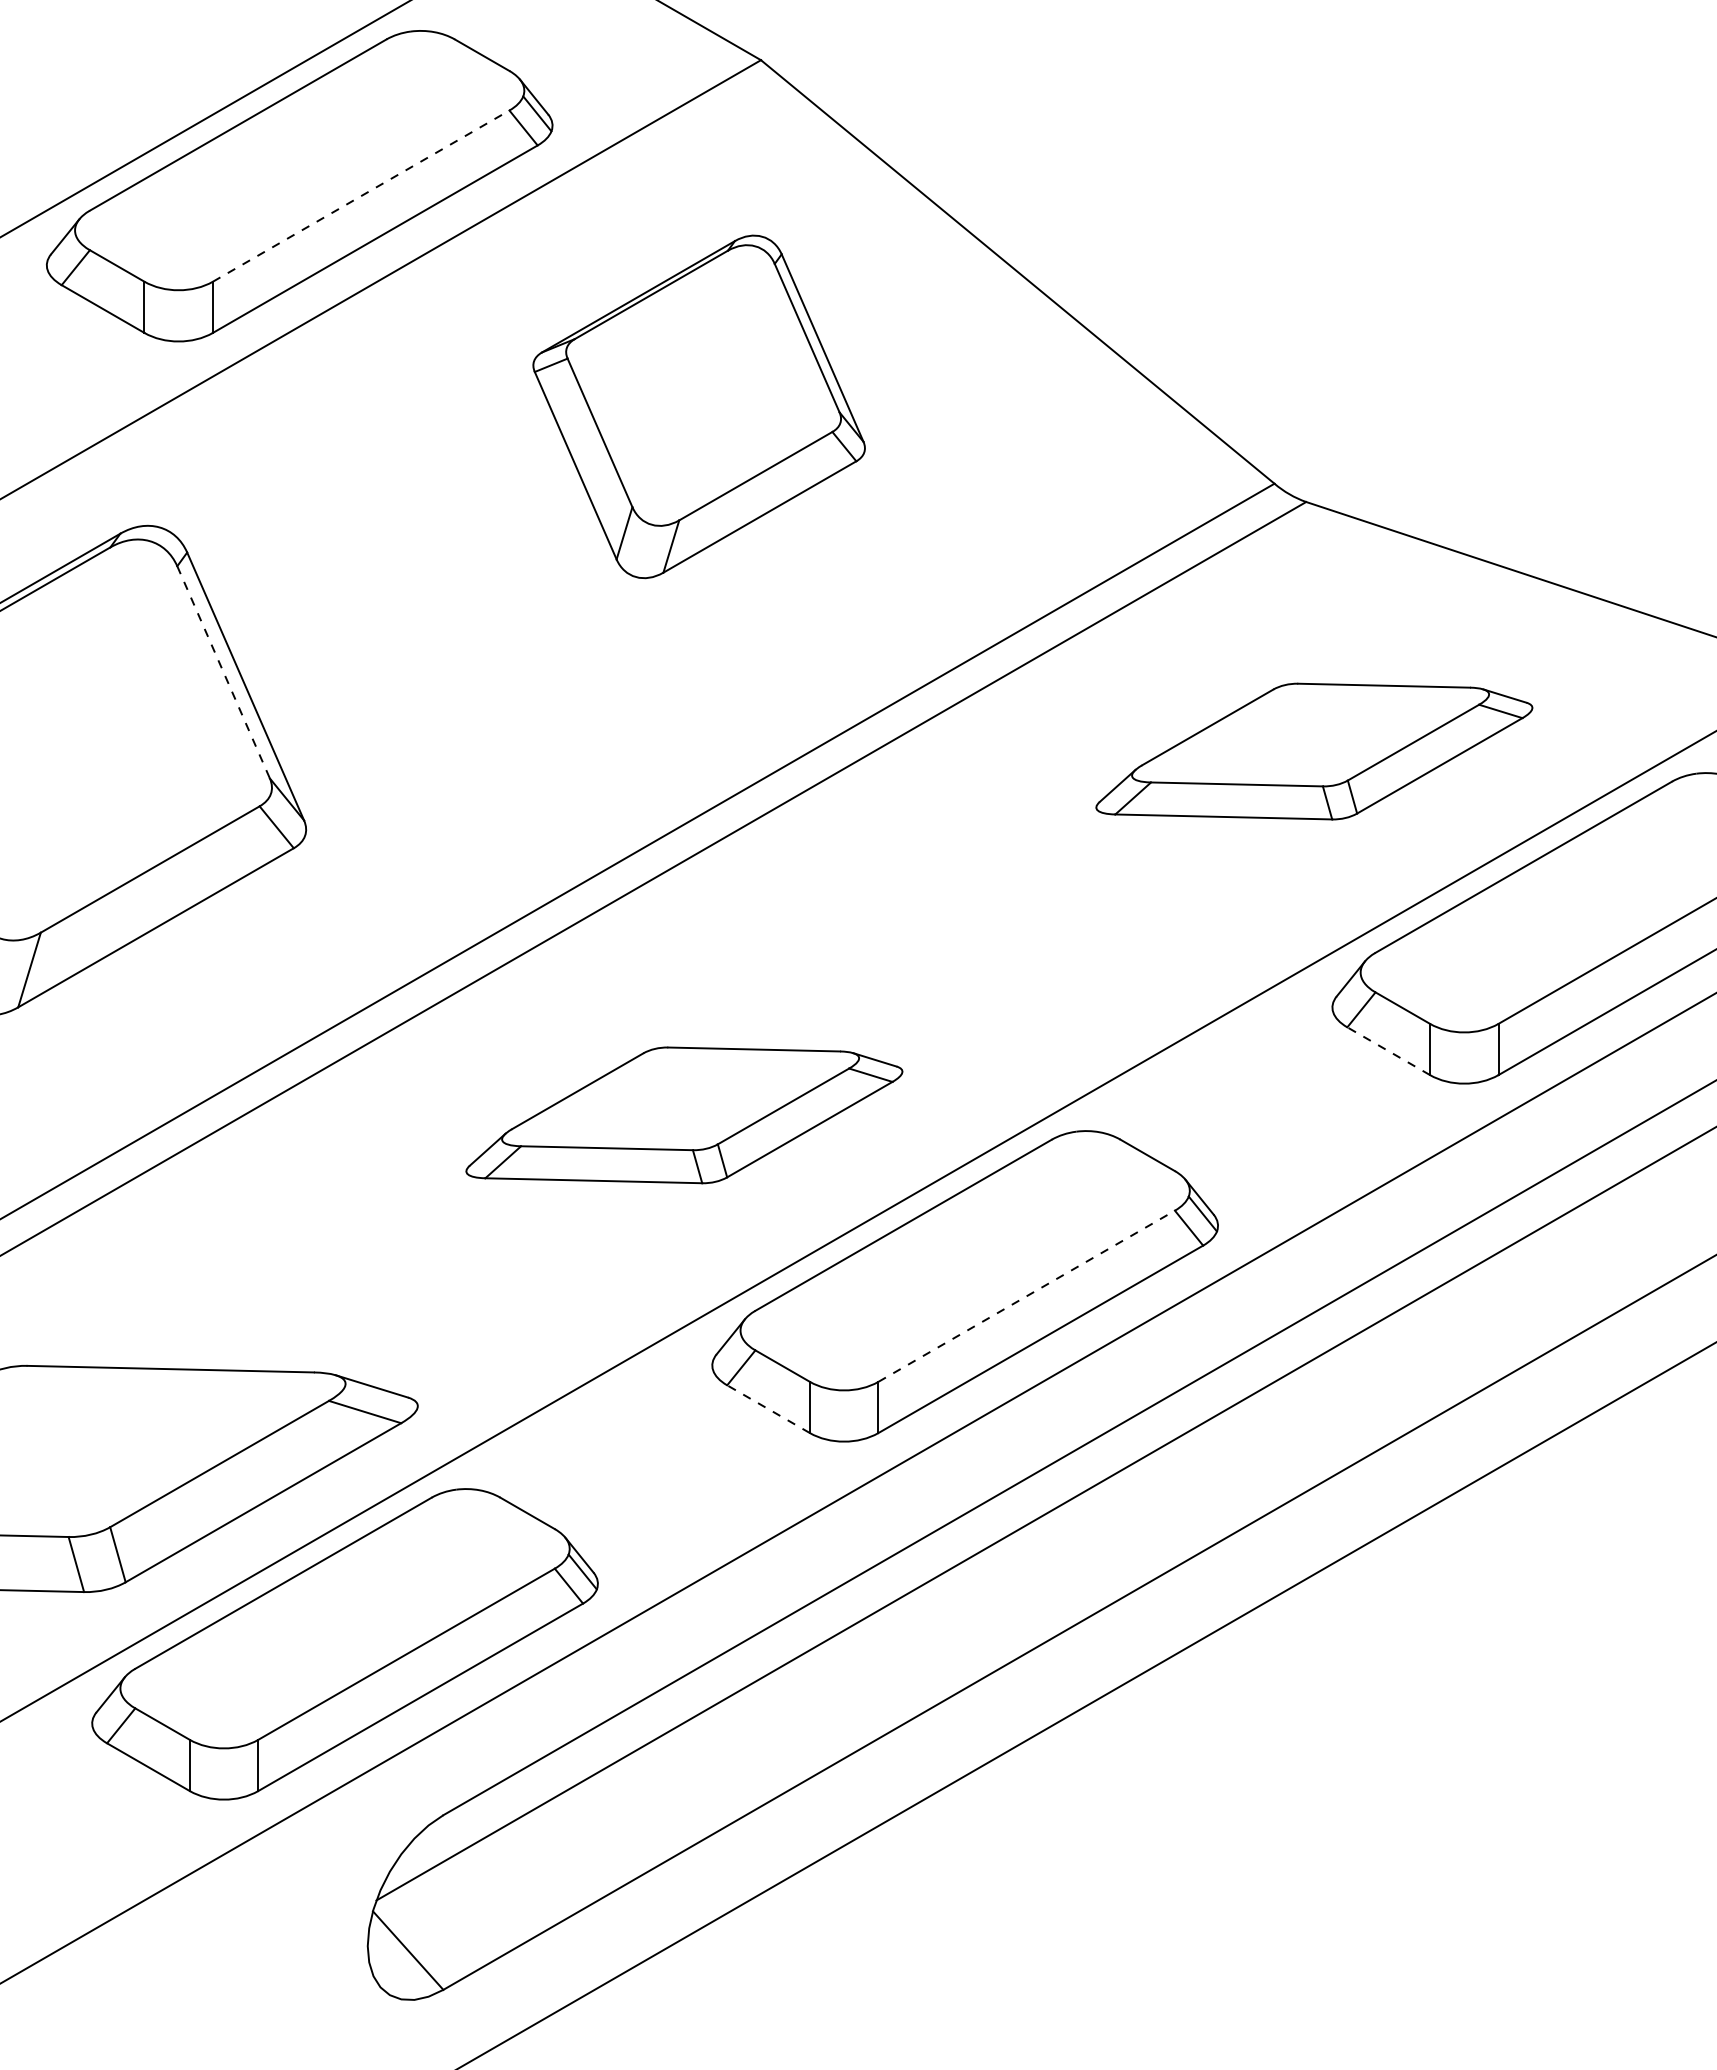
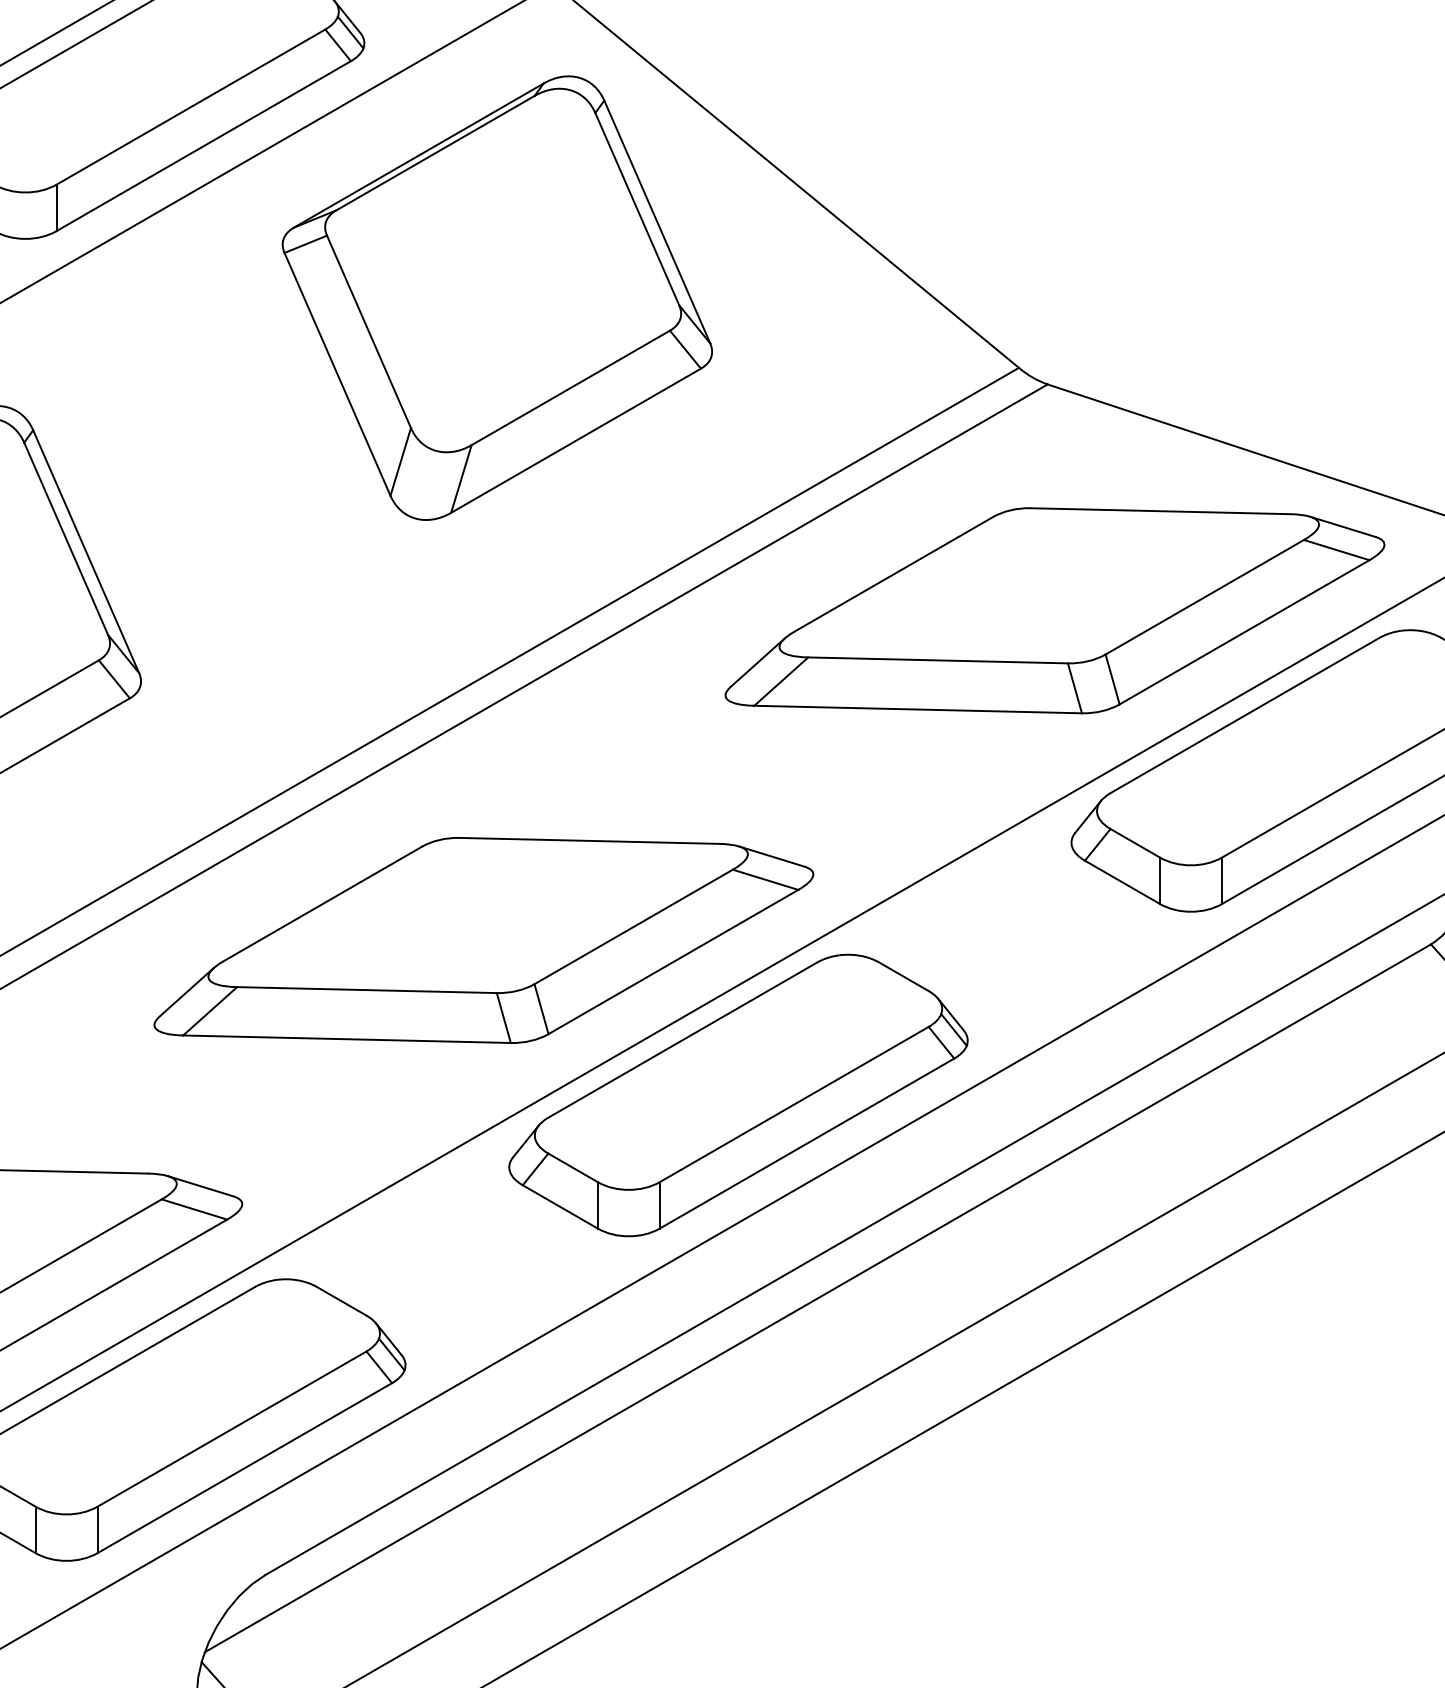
line: (361, 195) -> (191, 106), dashed -> solid
part: (698, 406) -> (496, 297), size x1.43
line: (223, 672) -> (66, 539), dashed -> solid
part: (1314, 751) -> (1055, 610), size x1.67
line: (1388, 1051) -> (1122, 882), dashed -> solid
part: (684, 1115) -> (484, 940), size x1.67
line: (1027, 1296) -> (795, 1104), dashed -> solid
line: (768, 1409) -> (560, 1207), dashed -> solid

